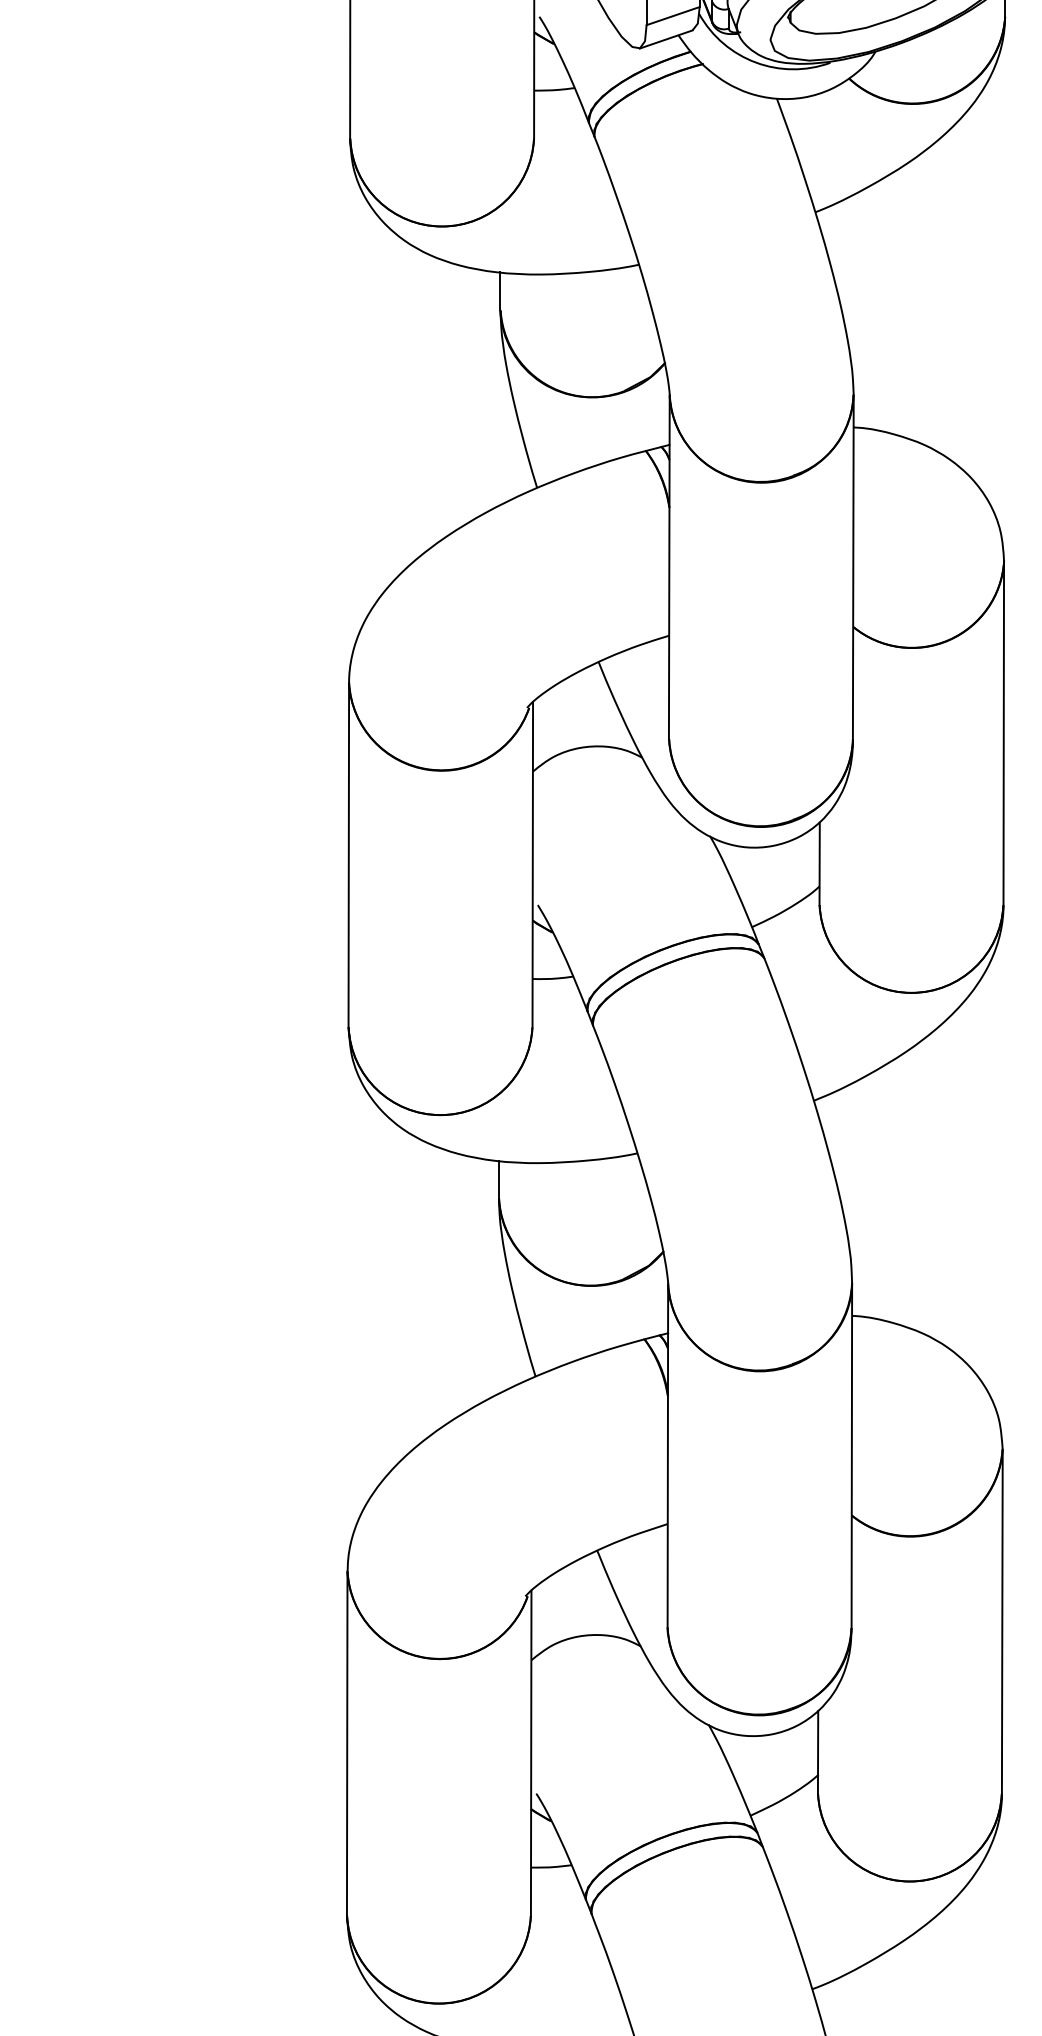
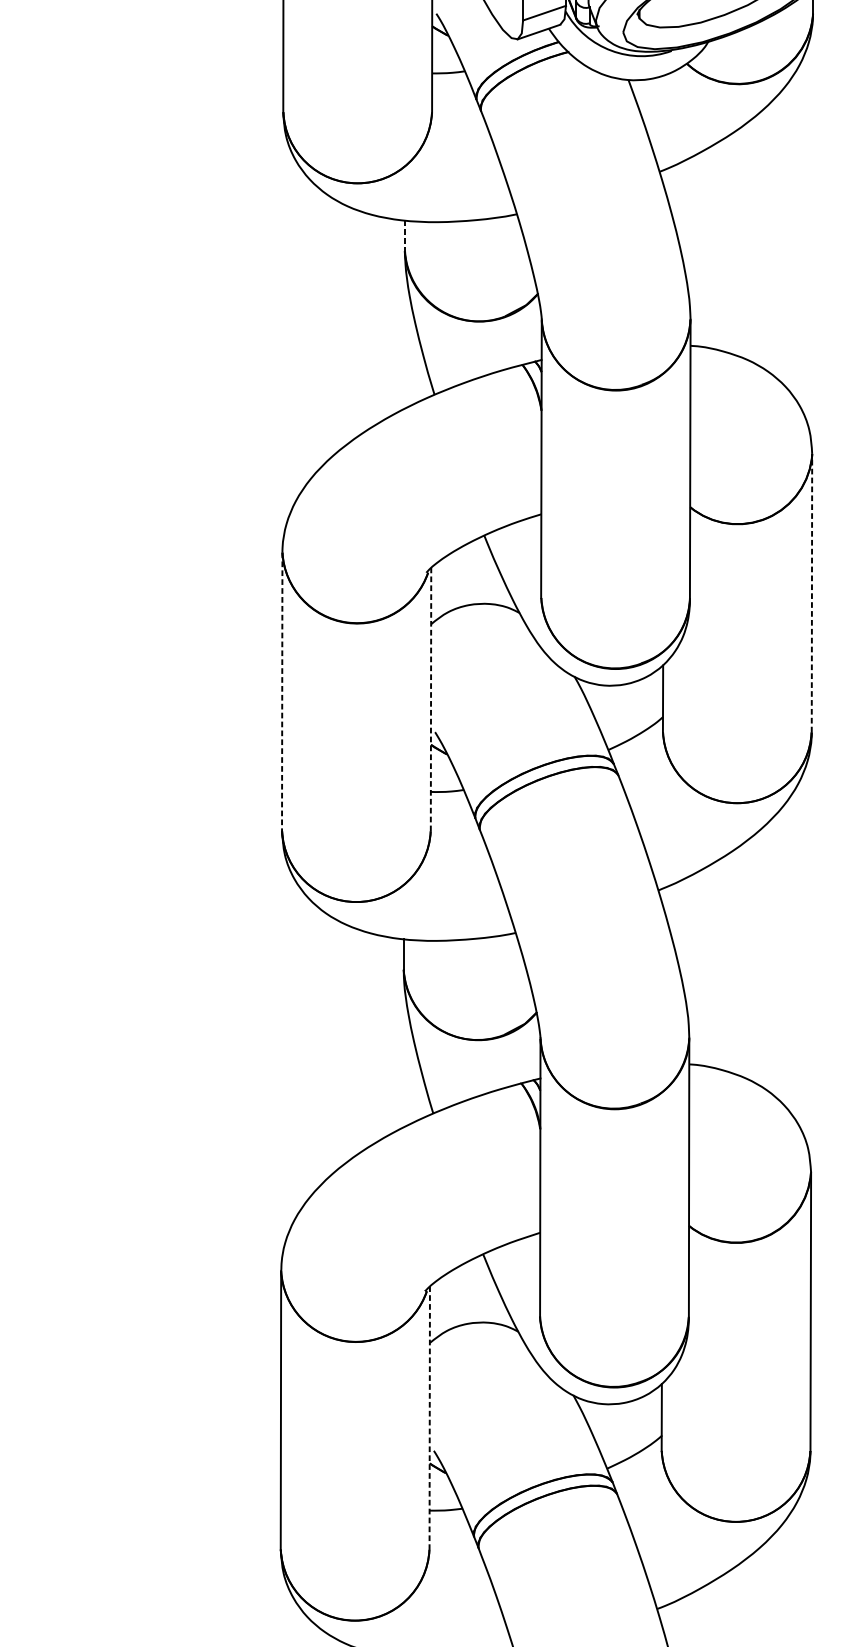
line: (500, 291) -> (404, 235), solid -> dashed
line: (1003, 732) -> (811, 592), solid -> dashed
line: (348, 855) -> (281, 692), solid -> dashed
line: (532, 864) -> (430, 699), solid -> dashed
line: (531, 1753) -> (429, 1418), solid -> dashed

